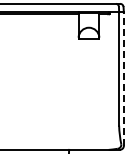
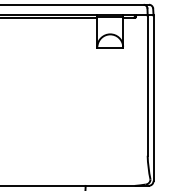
line: (123, 78) -> (153, 97), dashed -> solid

